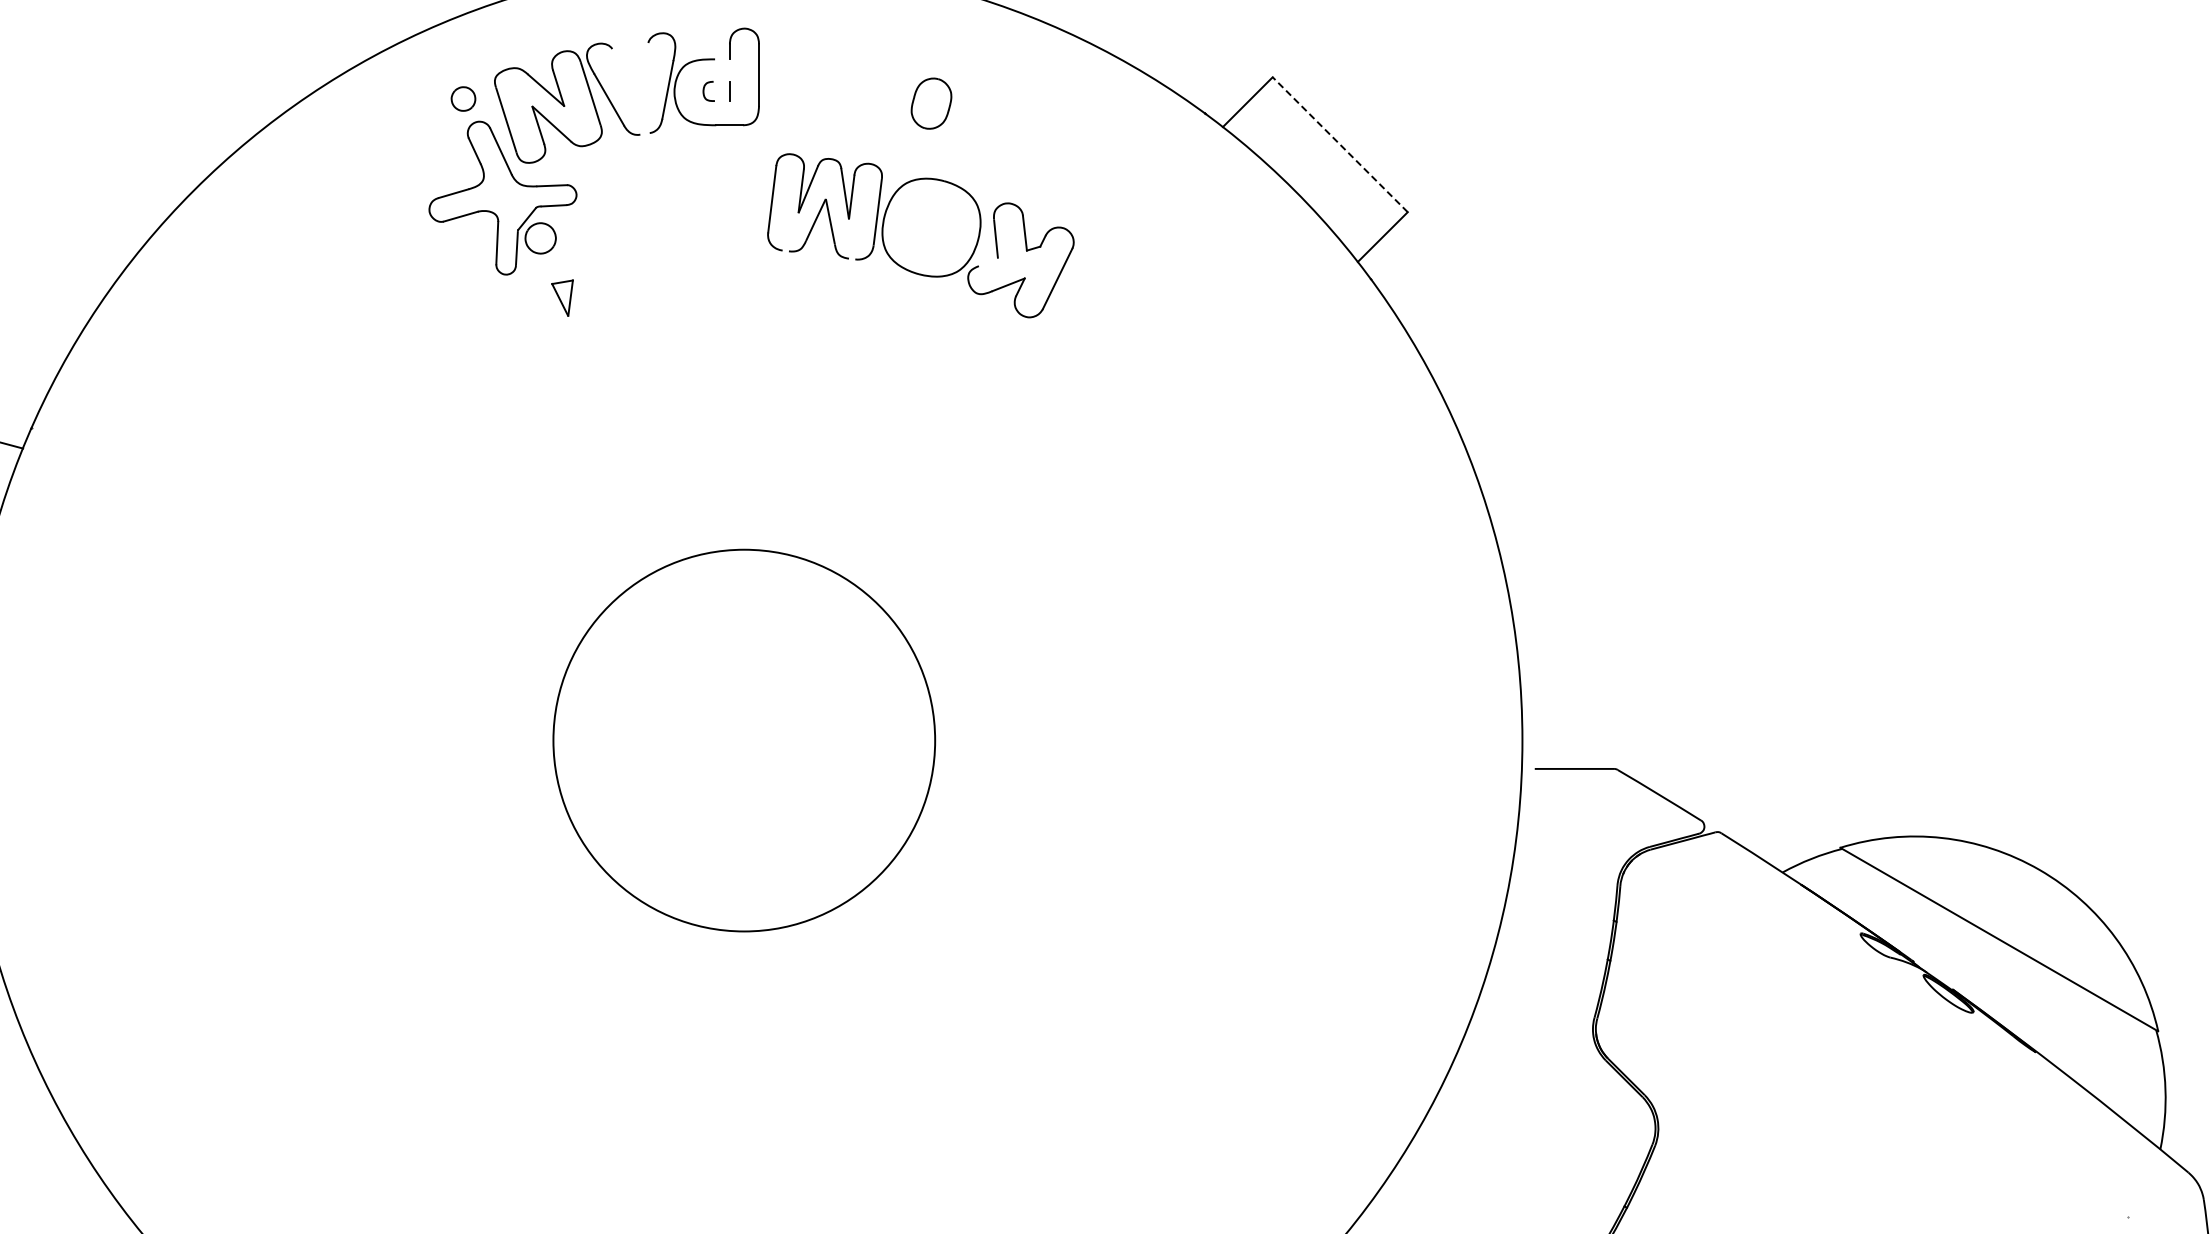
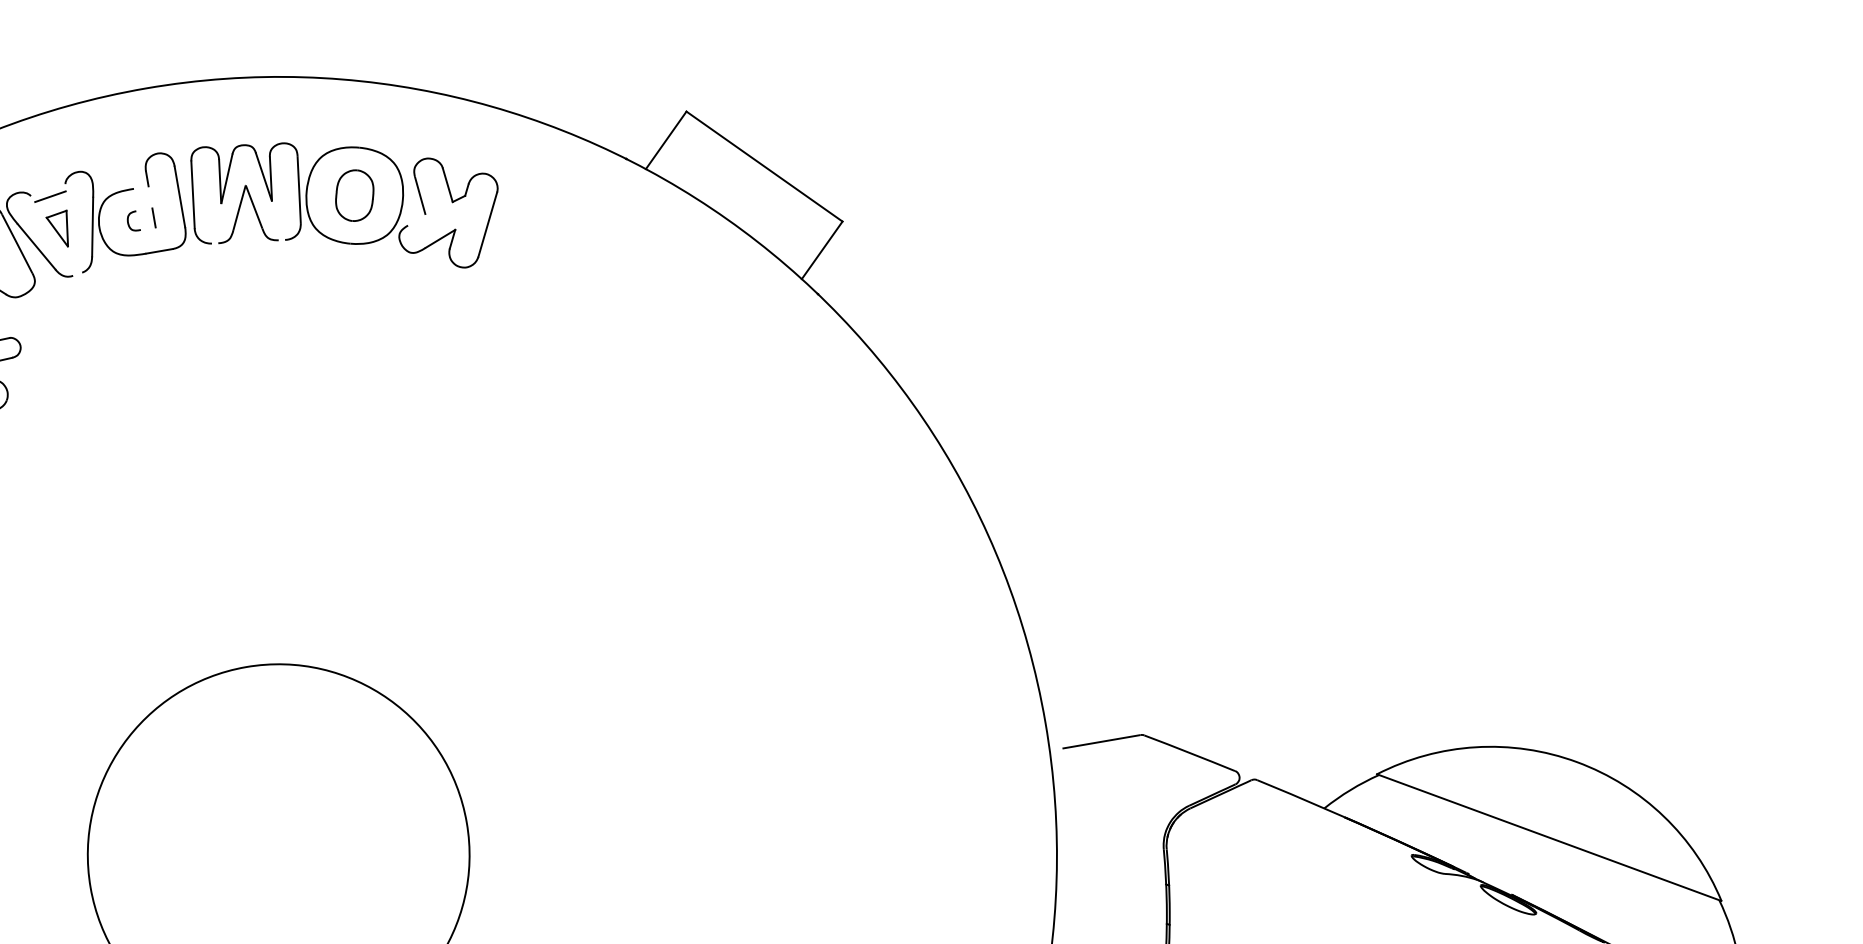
line: (631, 52) -> (50, 196), added
line: (1339, 144) -> (763, 166), dashed -> solid
part: (920, 235) -> (345, 205), moved
part: (562, 297) -> (59, 229), moved

